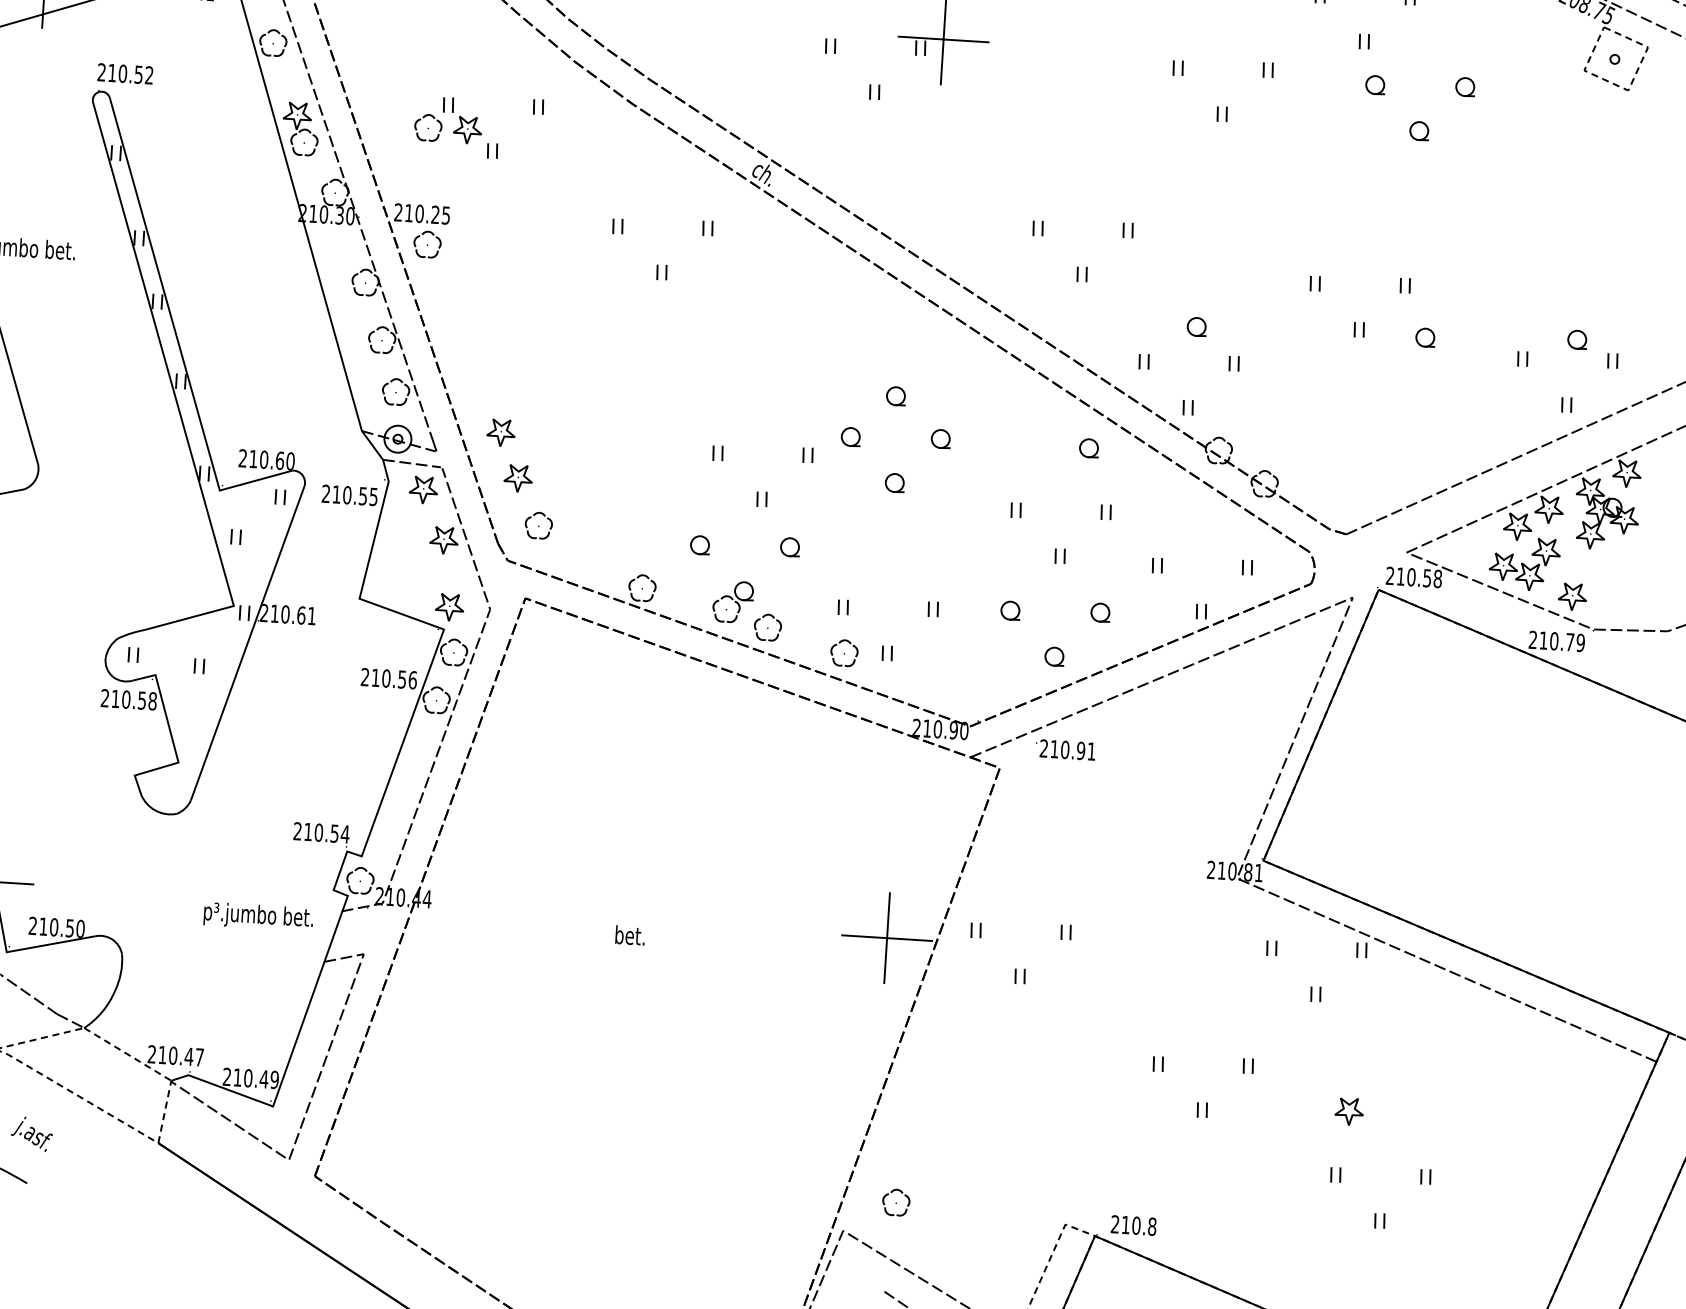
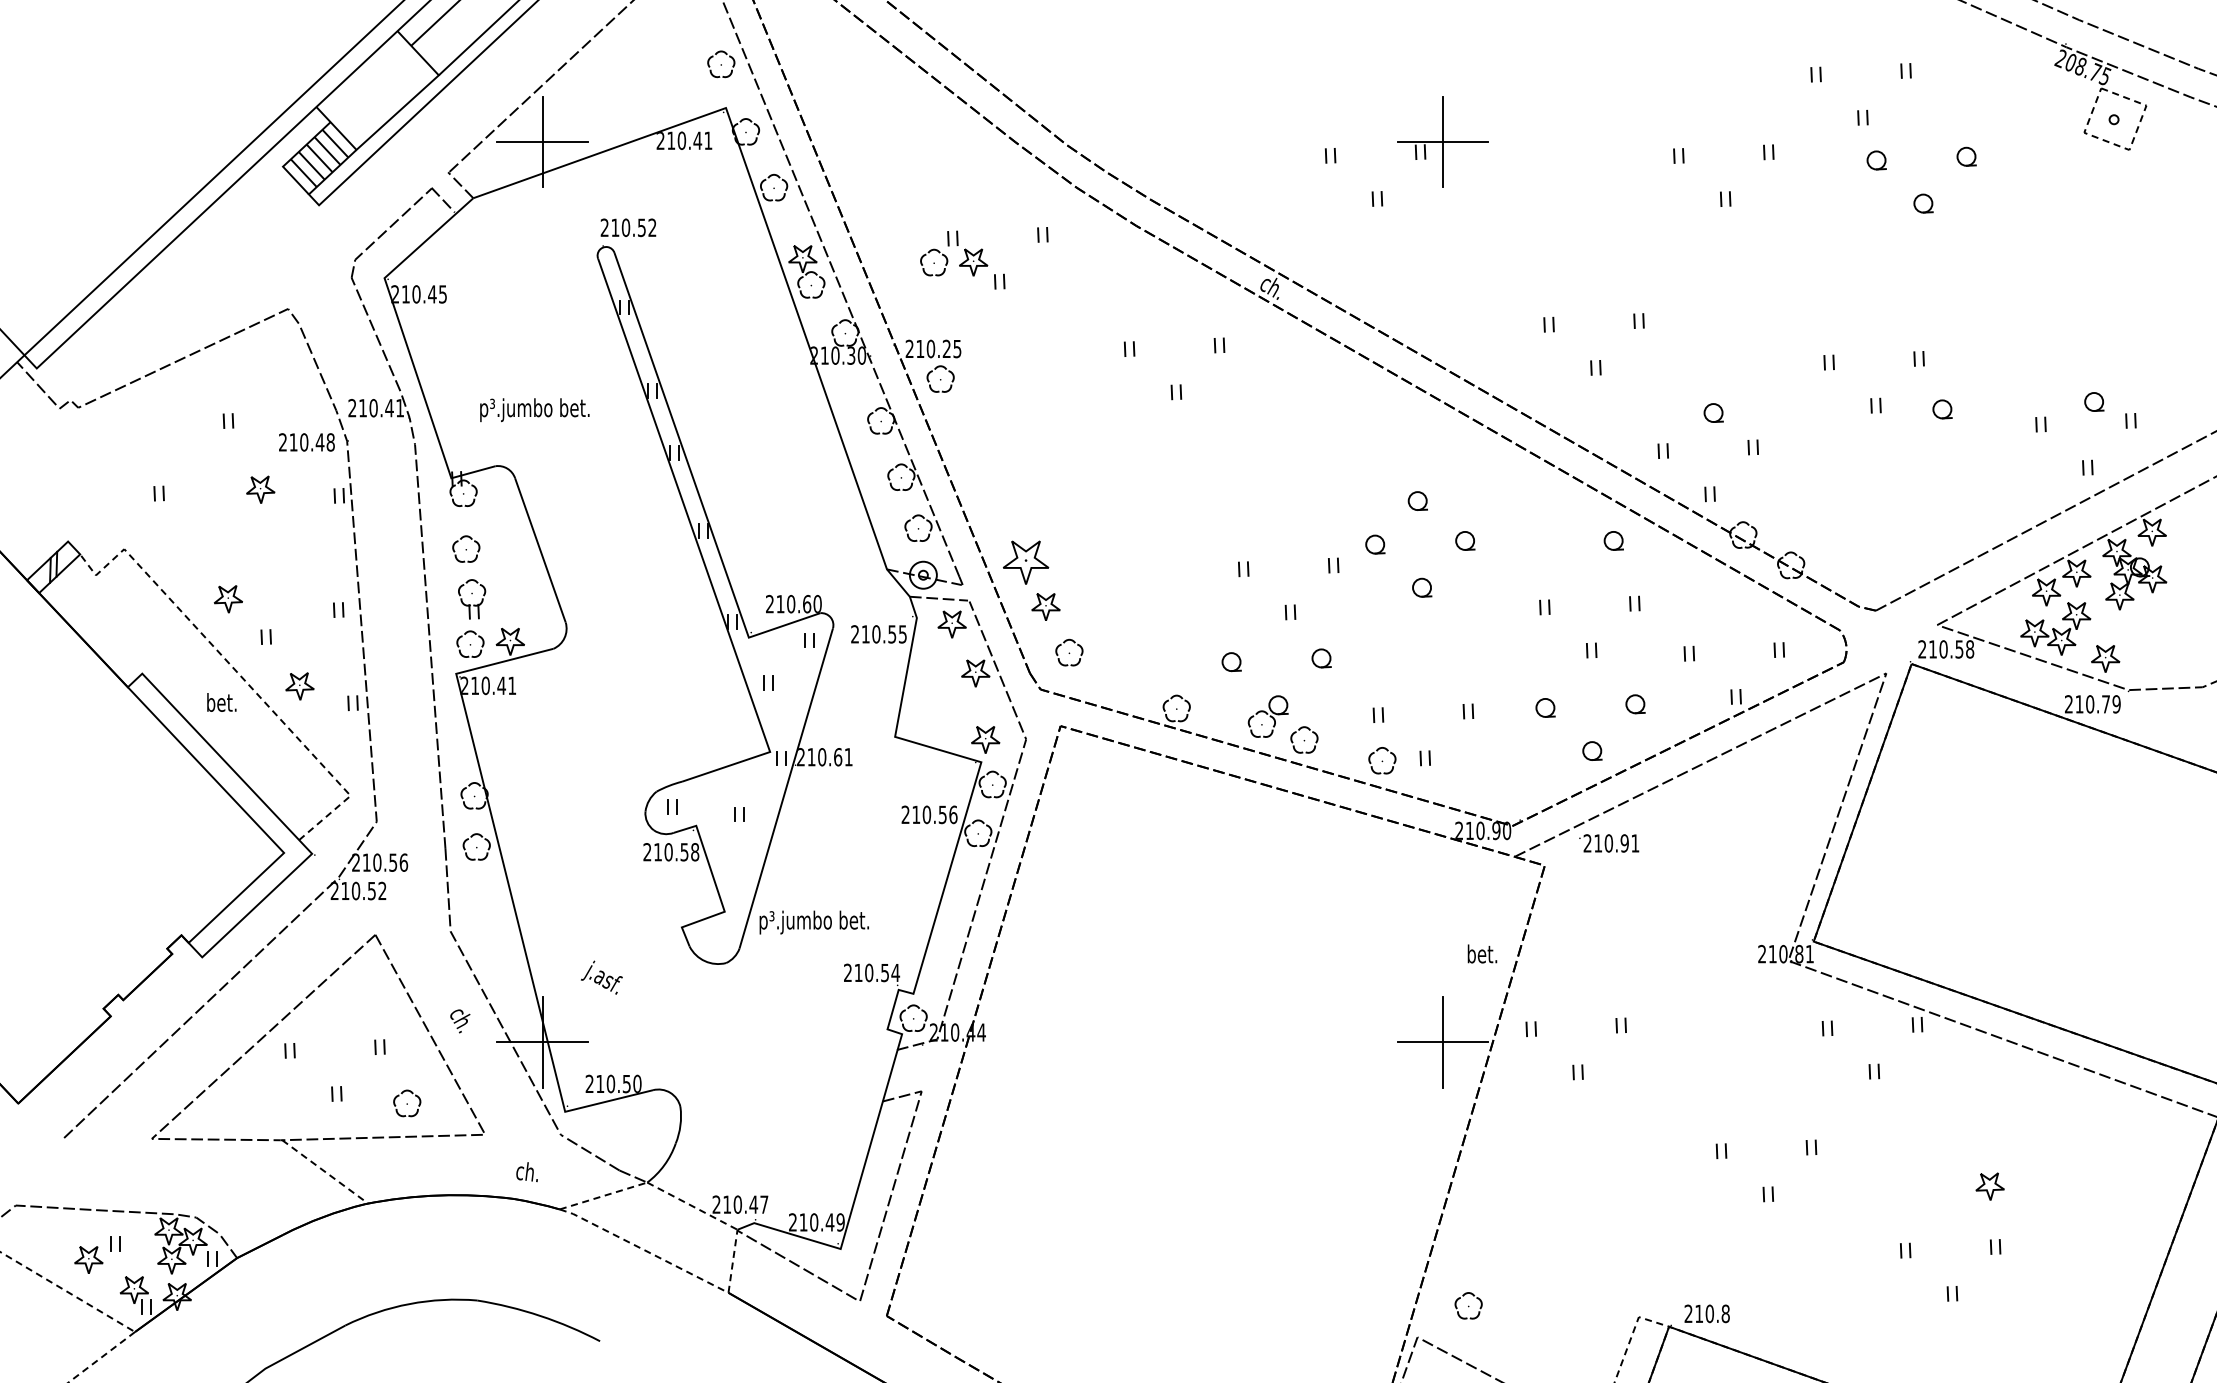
part: (500, 432) -> (1025, 562), size x1.6
text: (257, 916) -> (813, 922), moved
text: (630, 935) -> (1482, 953), moved
part: (1348, 1111) -> (1989, 1186), moved
text: (31, 1133) -> (601, 977), moved

